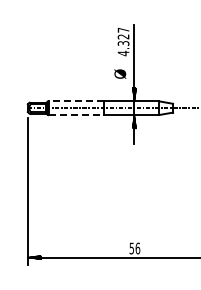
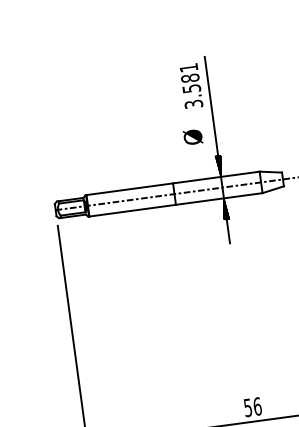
text: (123, 41) -> (191, 85), 4.327 -> 3.581
line: (76, 101) -> (130, 189), dashed -> solid
line: (76, 115) -> (133, 211), dashed -> solid

